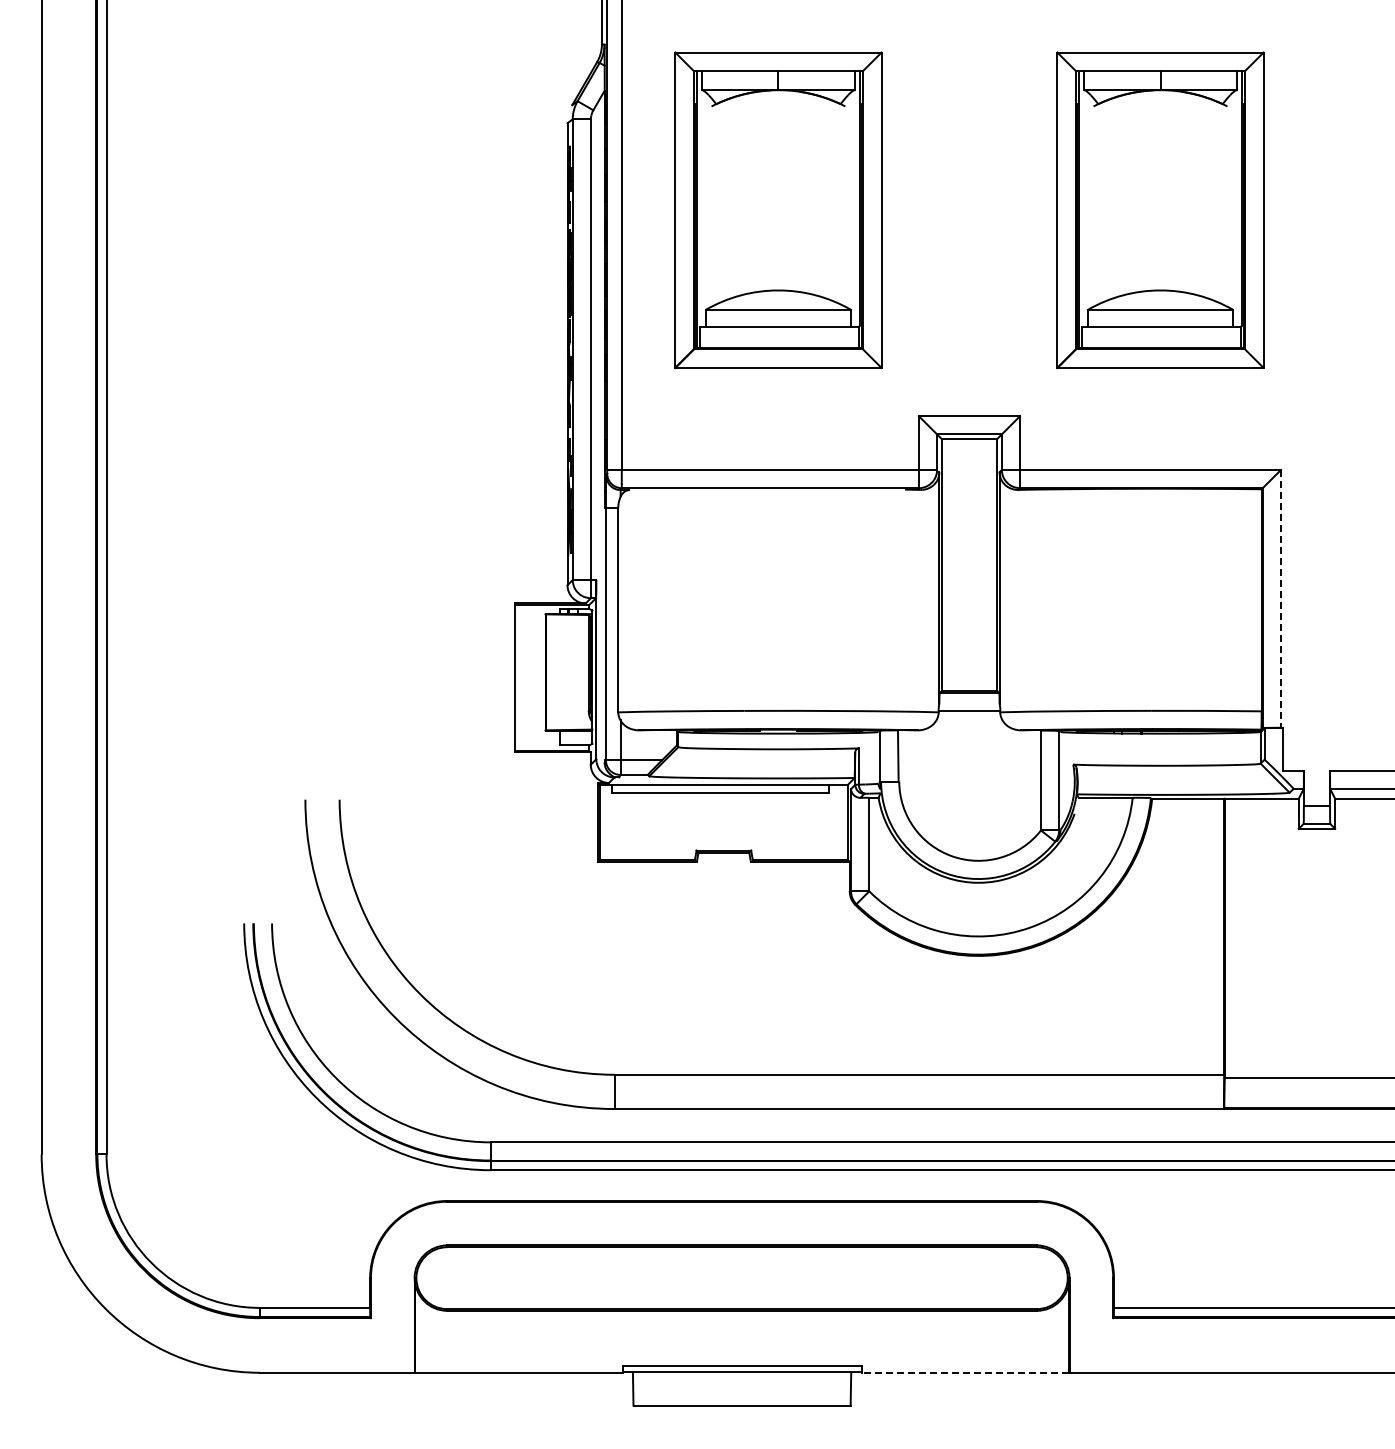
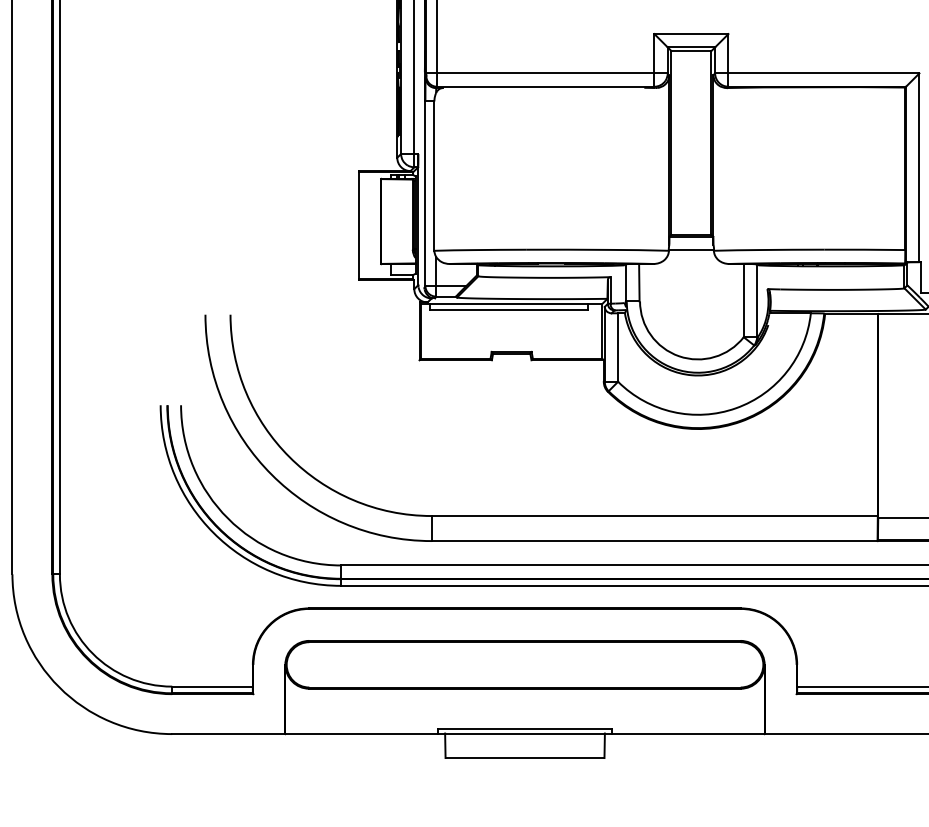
line: (1280, 598) -> (919, 167), dashed -> solid
line: (965, 1372) -> (688, 733), dashed -> solid

